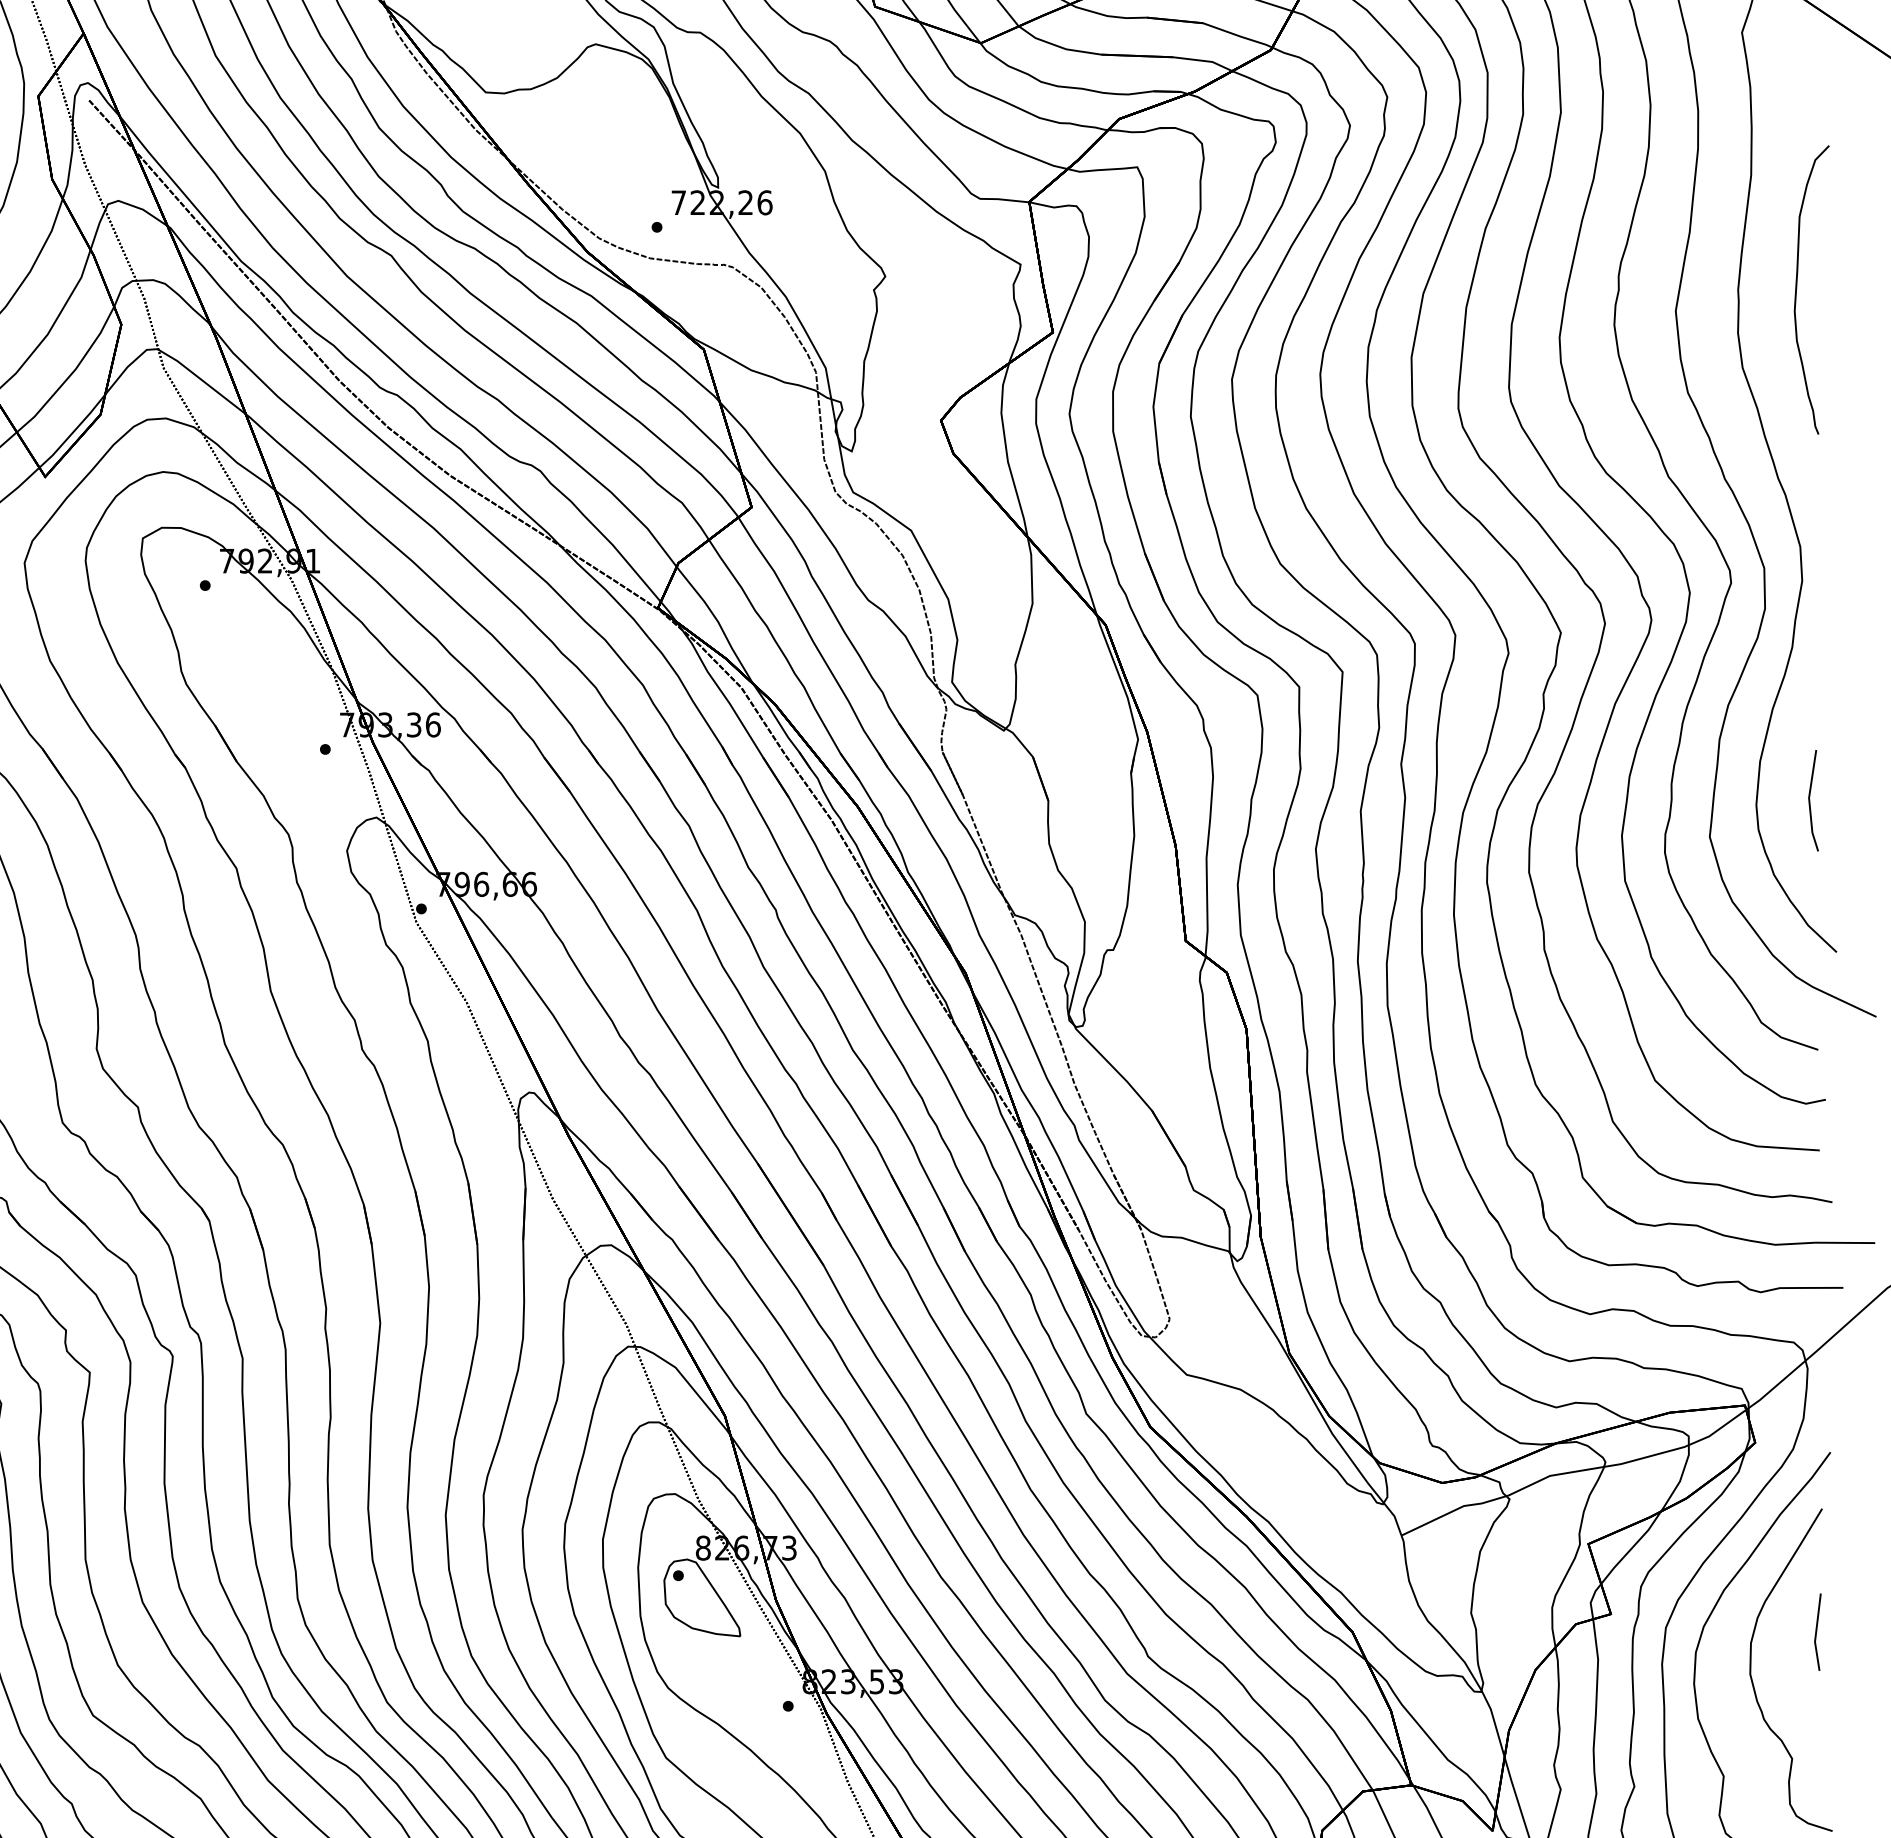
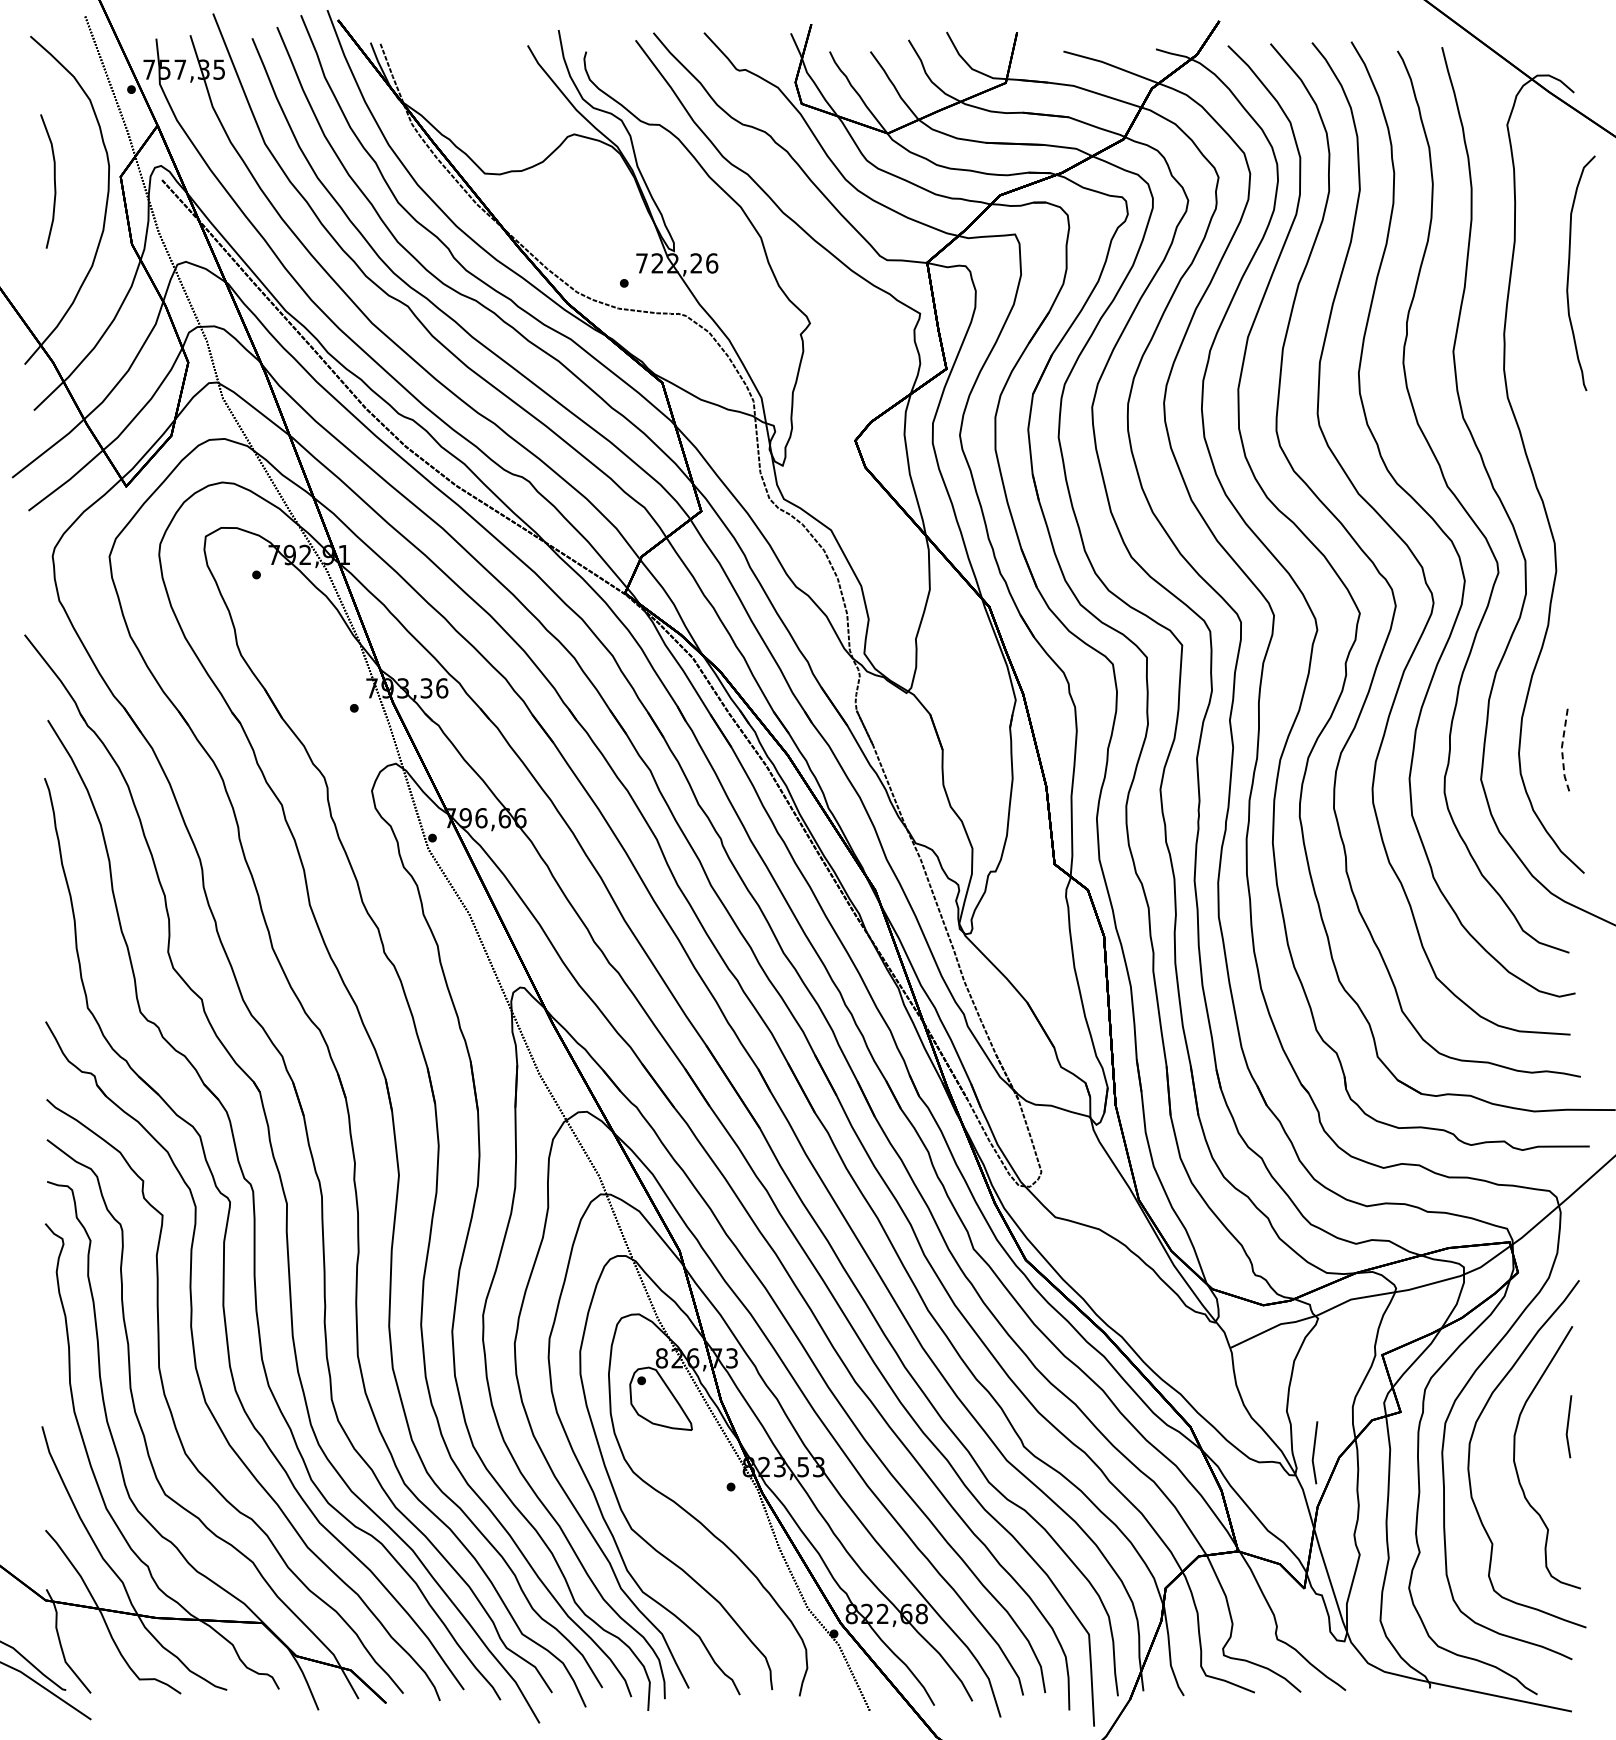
curve: (1797, 288) -> (1569, 272), moved
line: (1809, 801) -> (1562, 750), solid -> dashed
line: (1505, 1663) -> (1314, 1452), added

